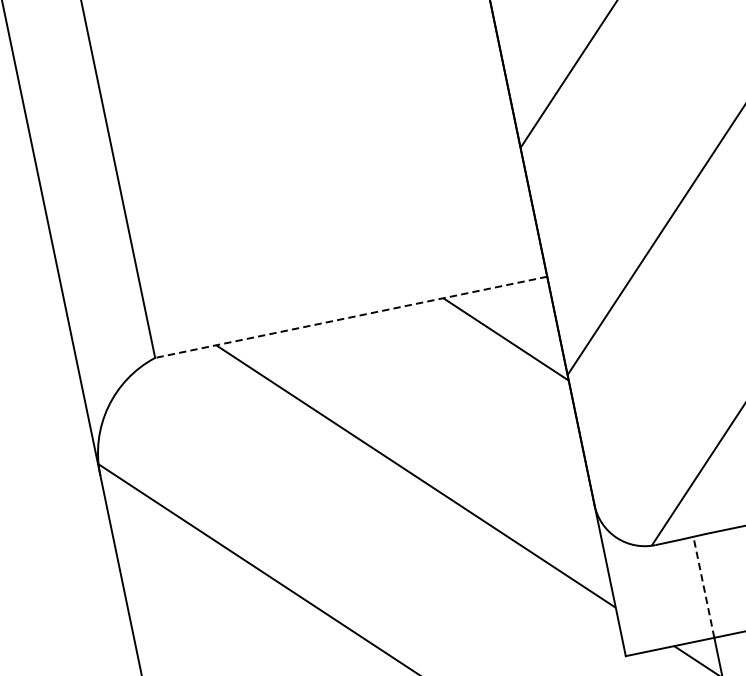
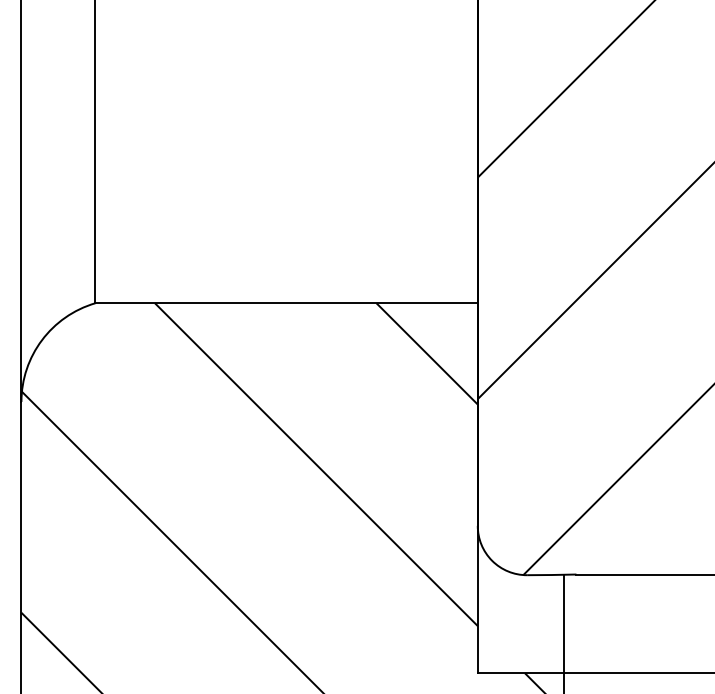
line: (351, 317) -> (286, 303), dashed -> solid
line: (704, 586) -> (564, 623), dashed -> solid

